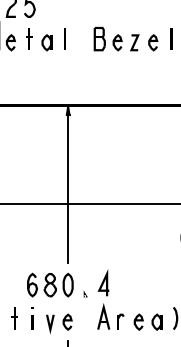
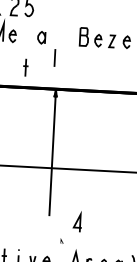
part: (29, 38) -> (26, 67), moved
line: (64, 38) -> (54, 57), moved
line: (103, 282) -> (77, 221), moved
part: (50, 284) -> (34, 231), removed

